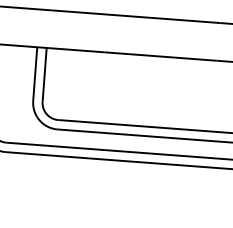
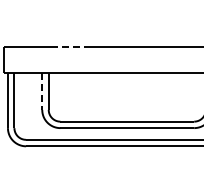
line: (79, 11) -> (69, 46), solid -> dashed
line: (35, 74) -> (42, 91), solid -> dashed

